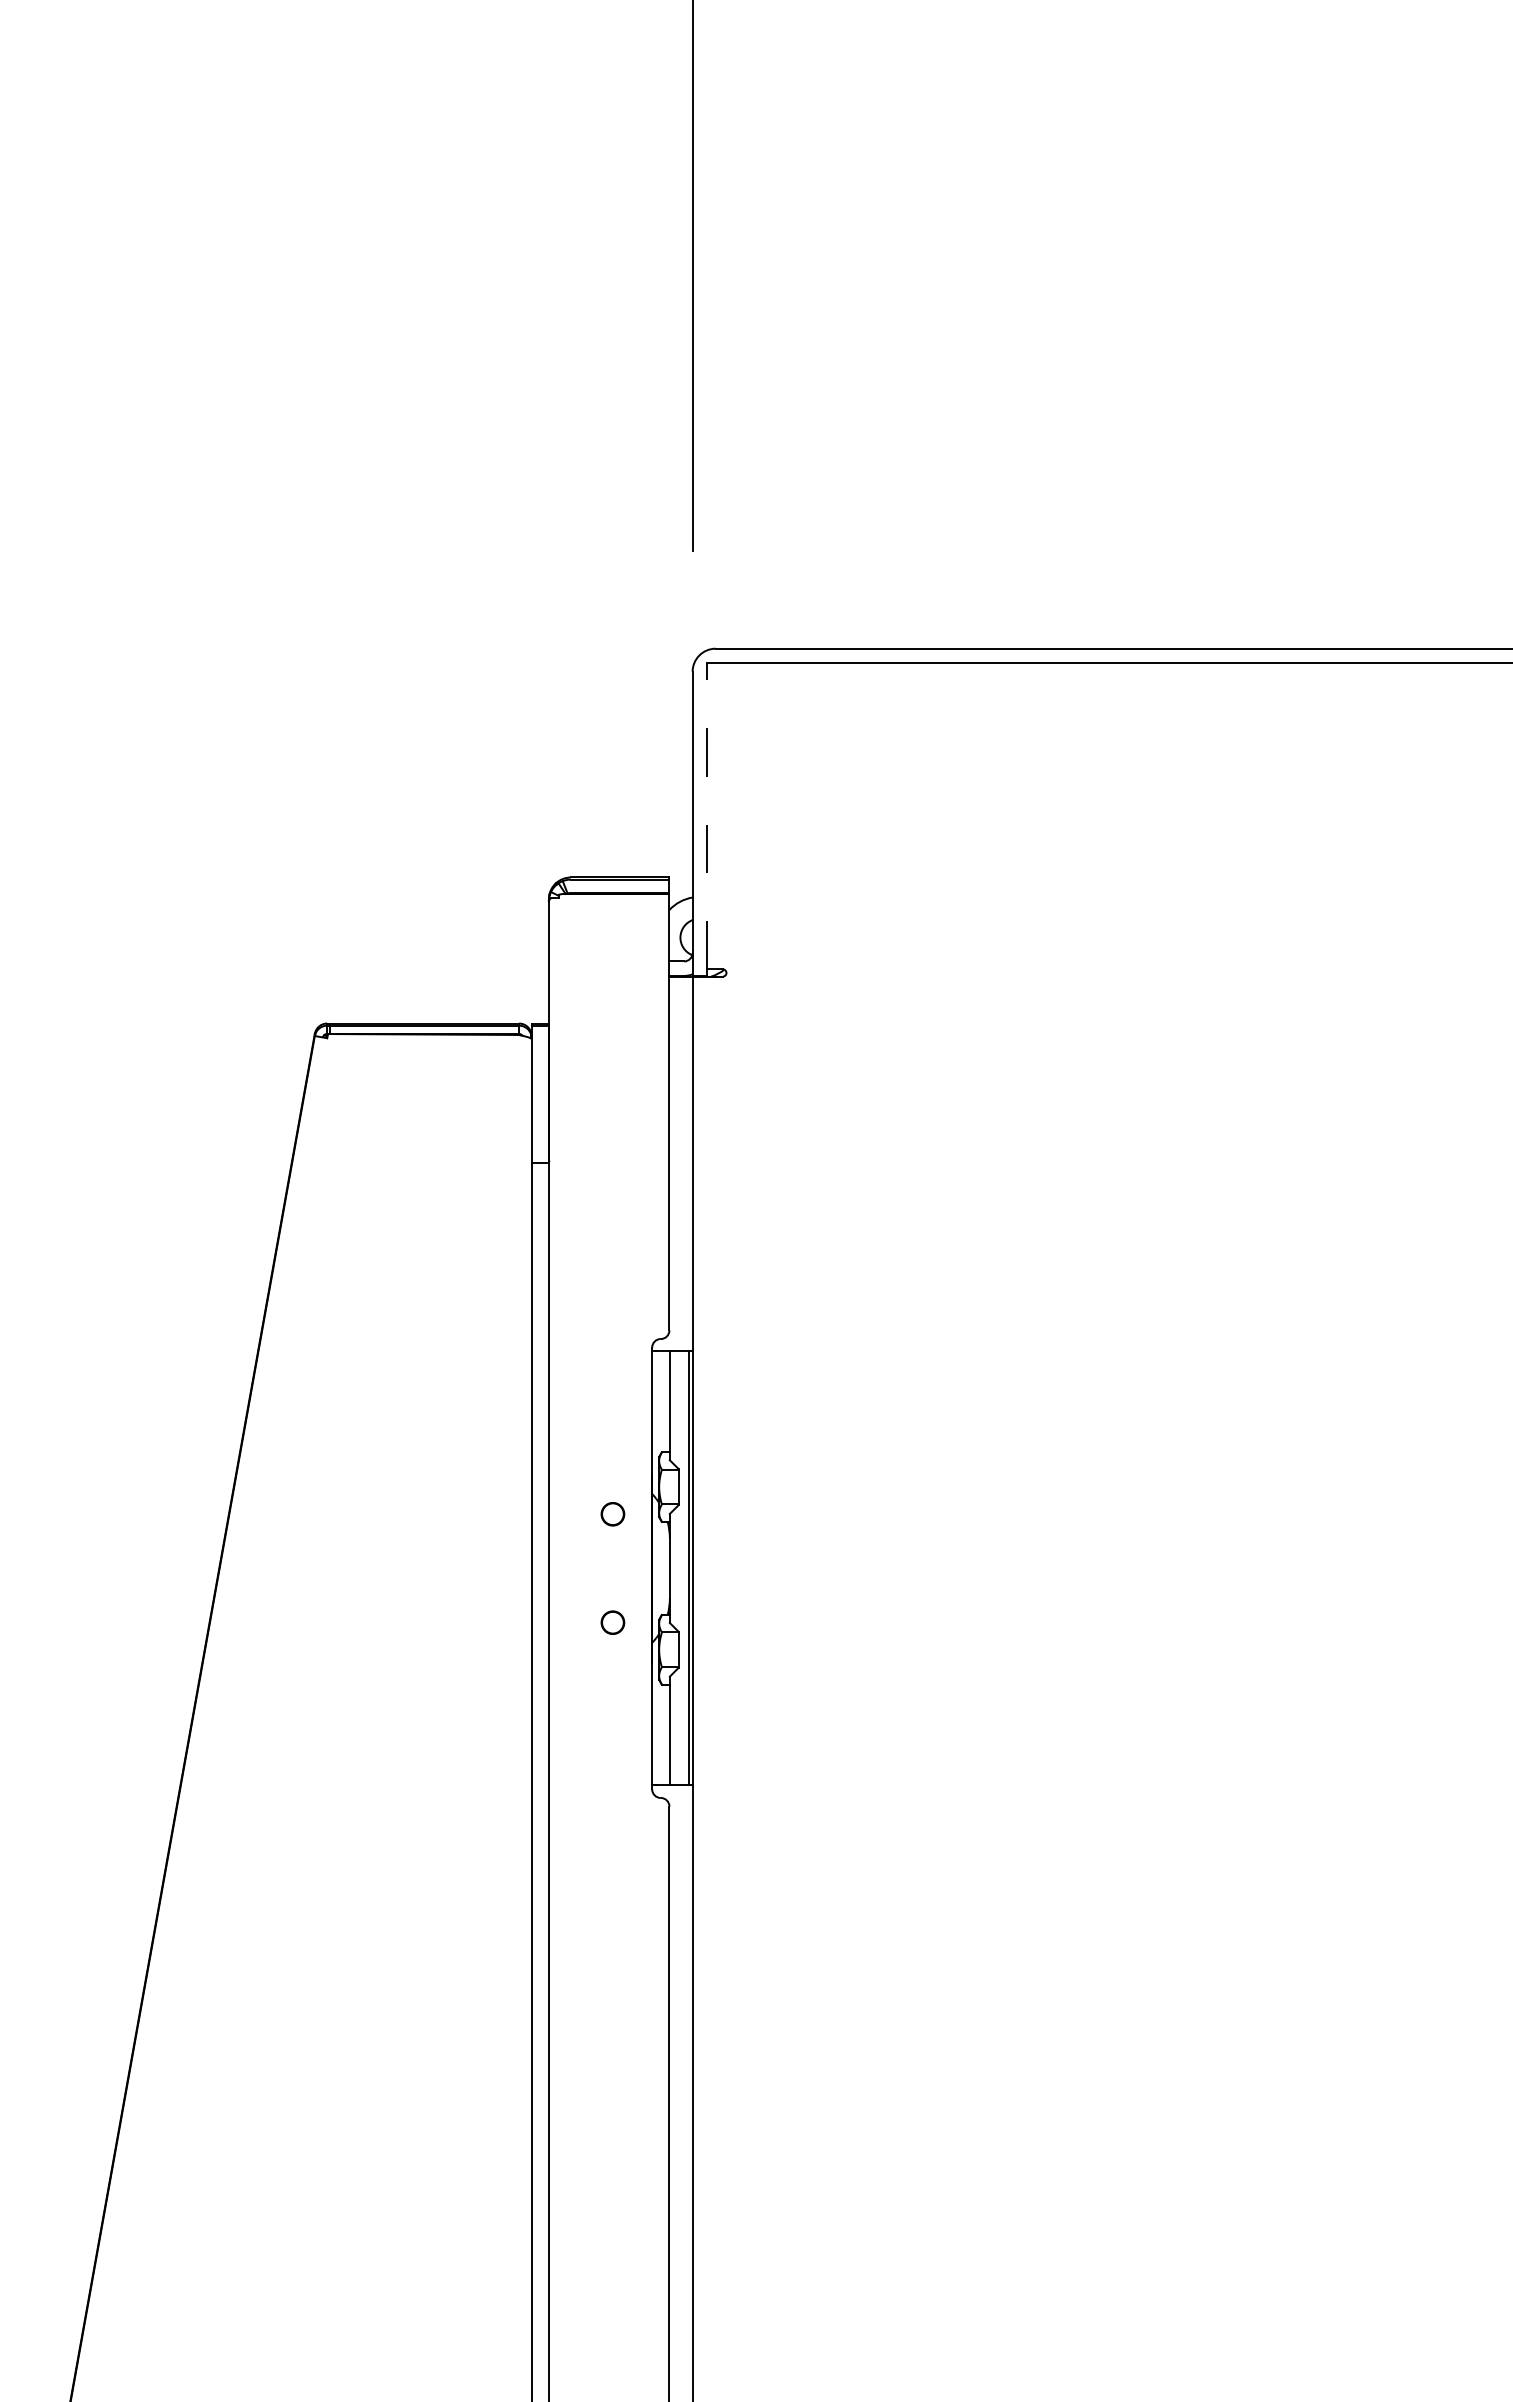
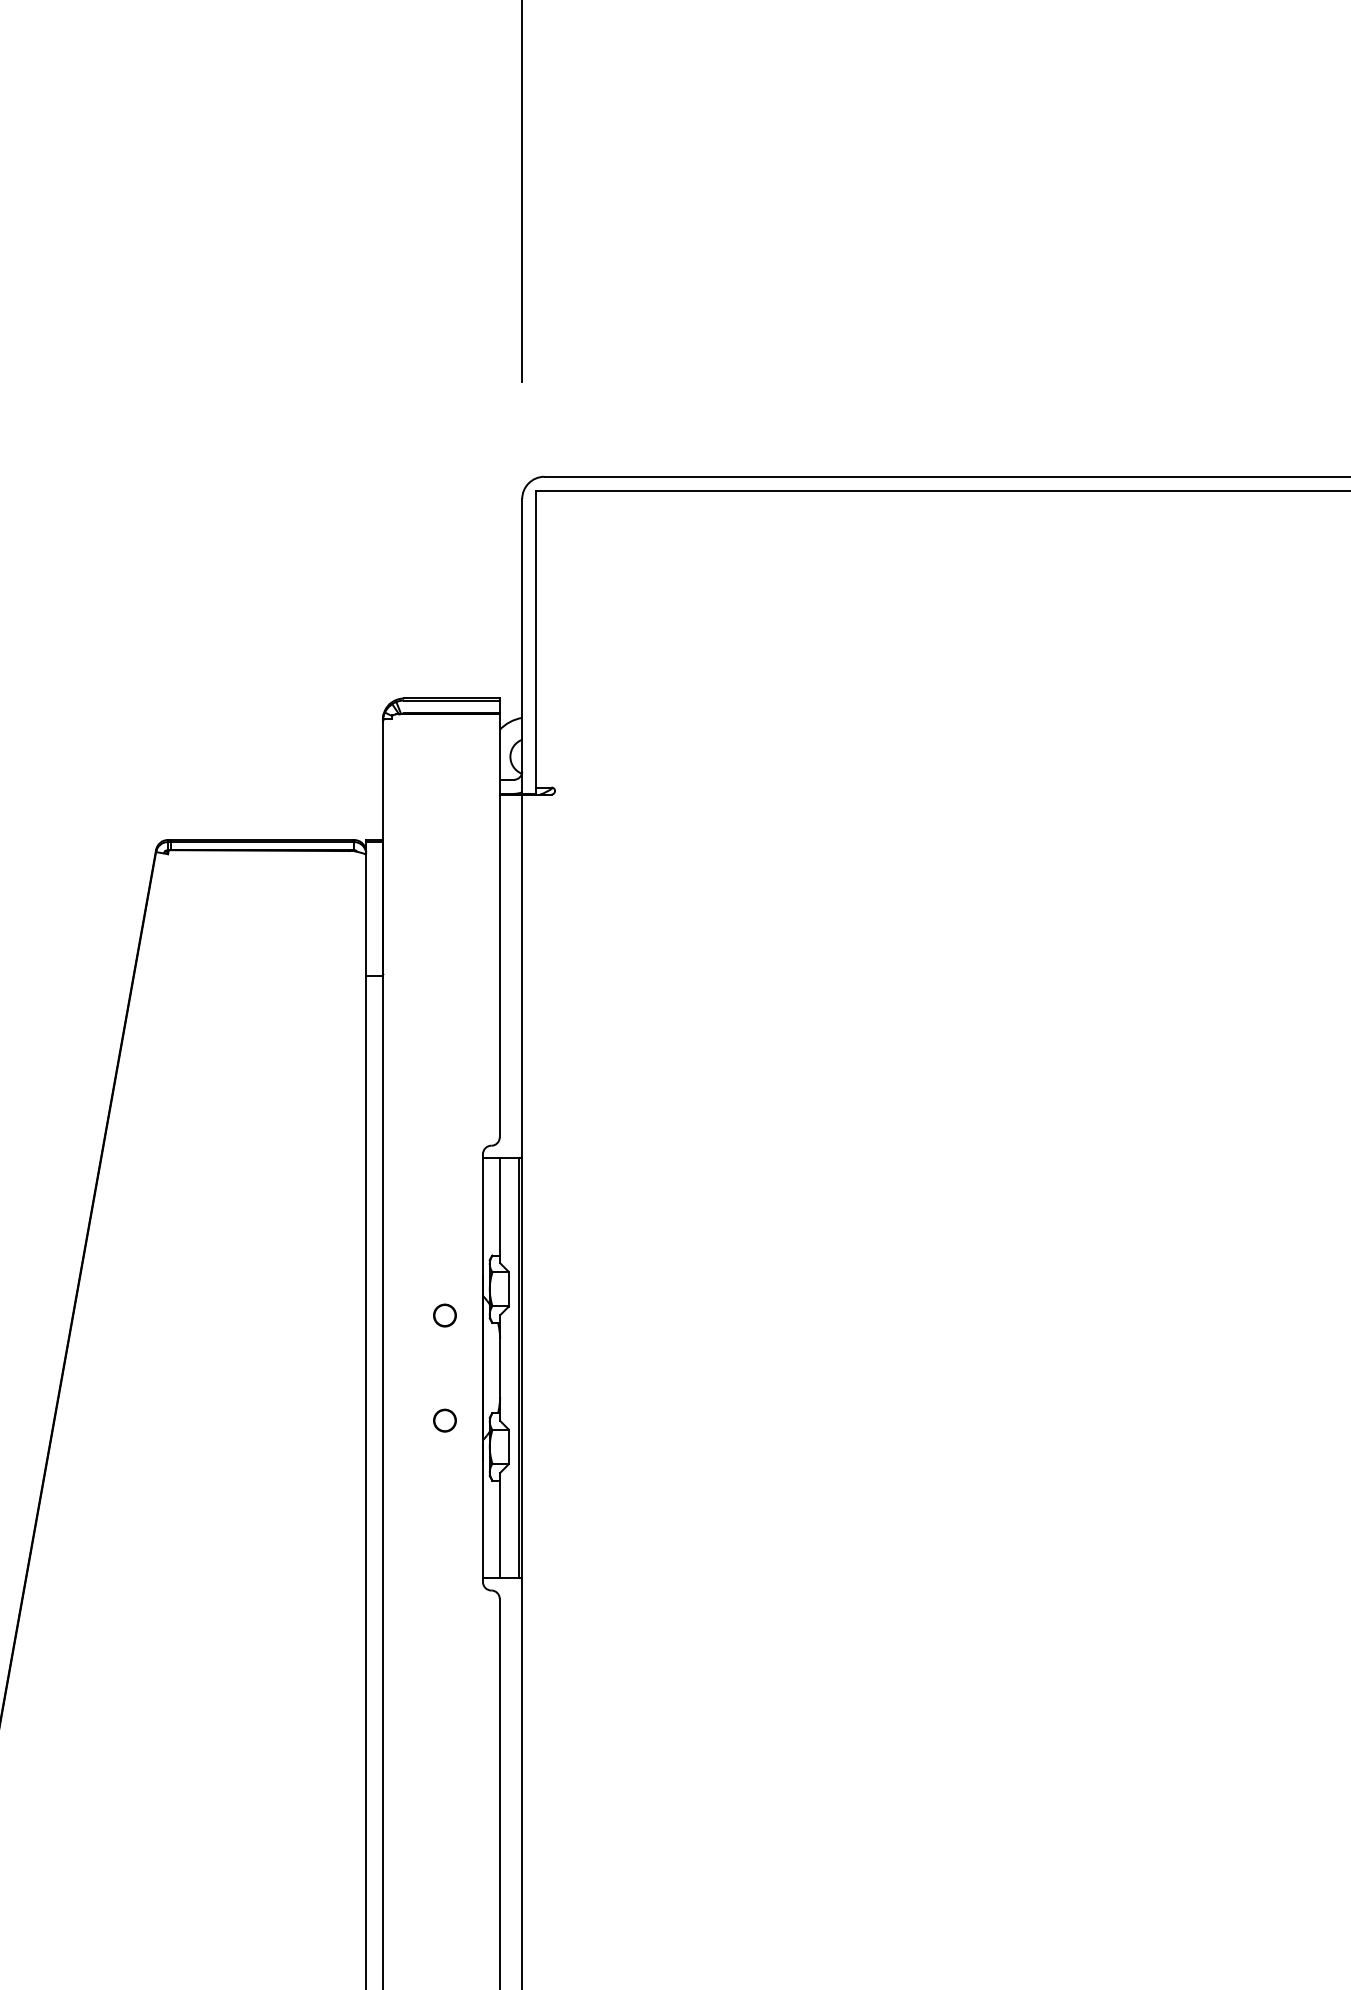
line: (707, 815) -> (536, 638), dashed -> solid

